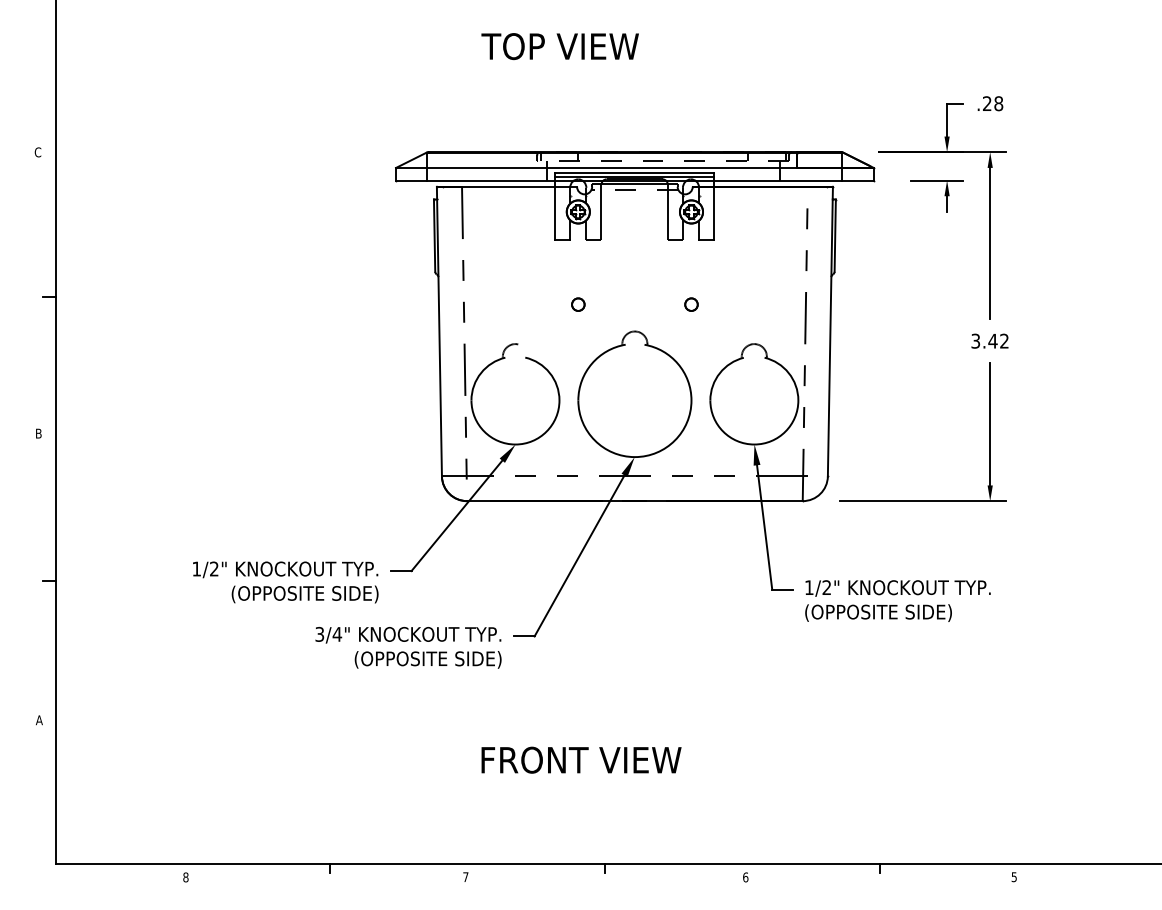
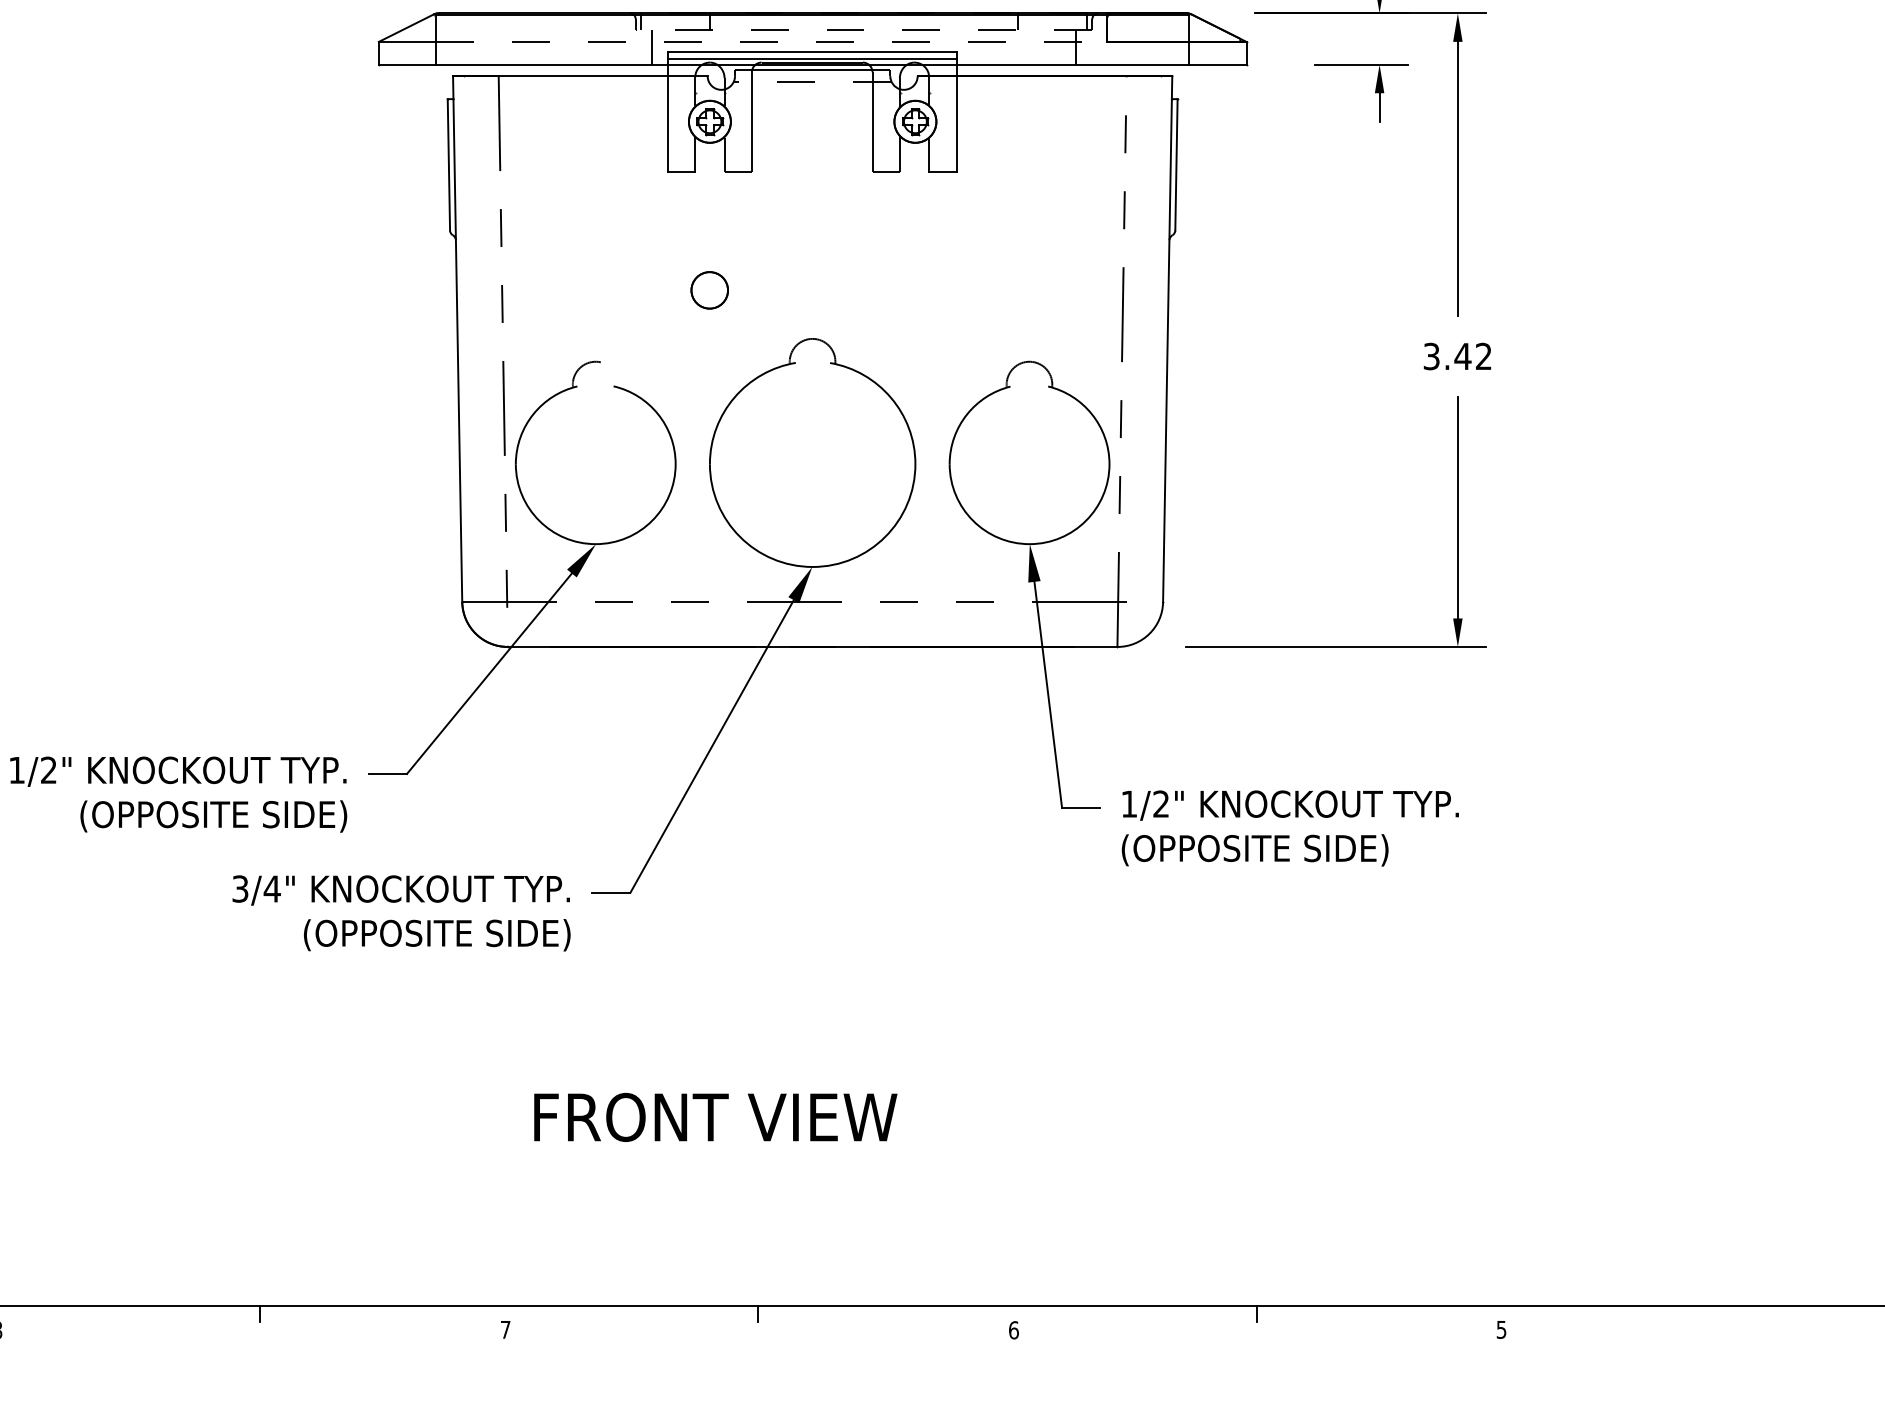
line: (635, 167) -> (813, 41), solid -> dashed
part: (578, 304) -> (710, 289), size x1.6
part: (691, 304) -> (915, 289), removed

